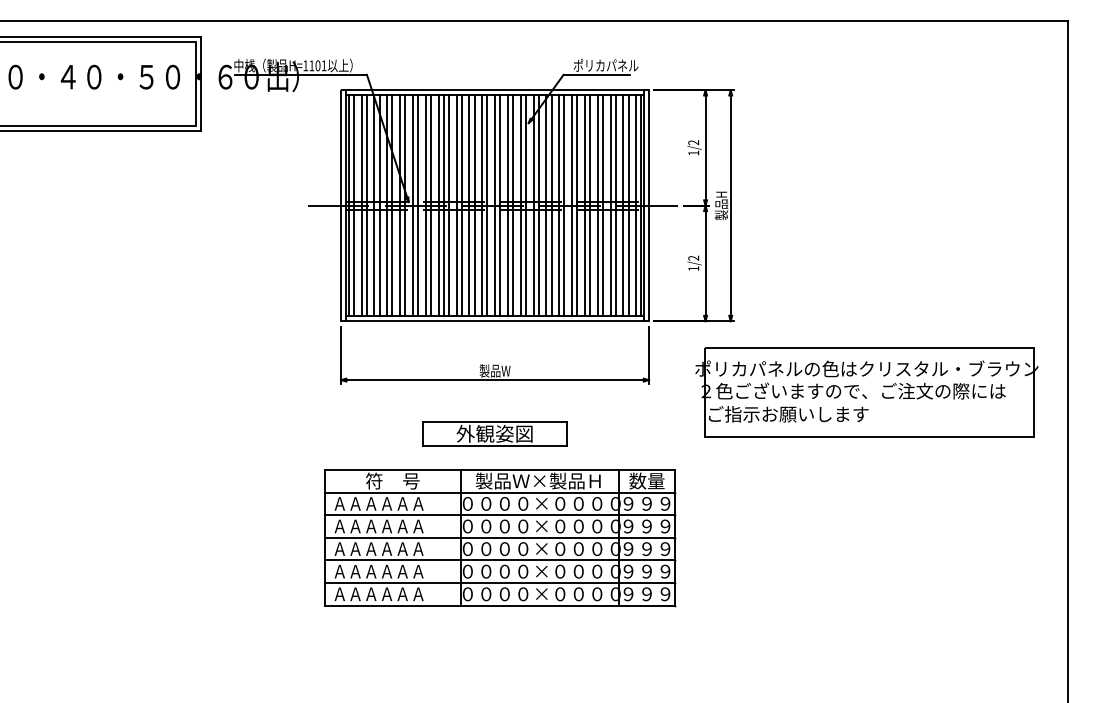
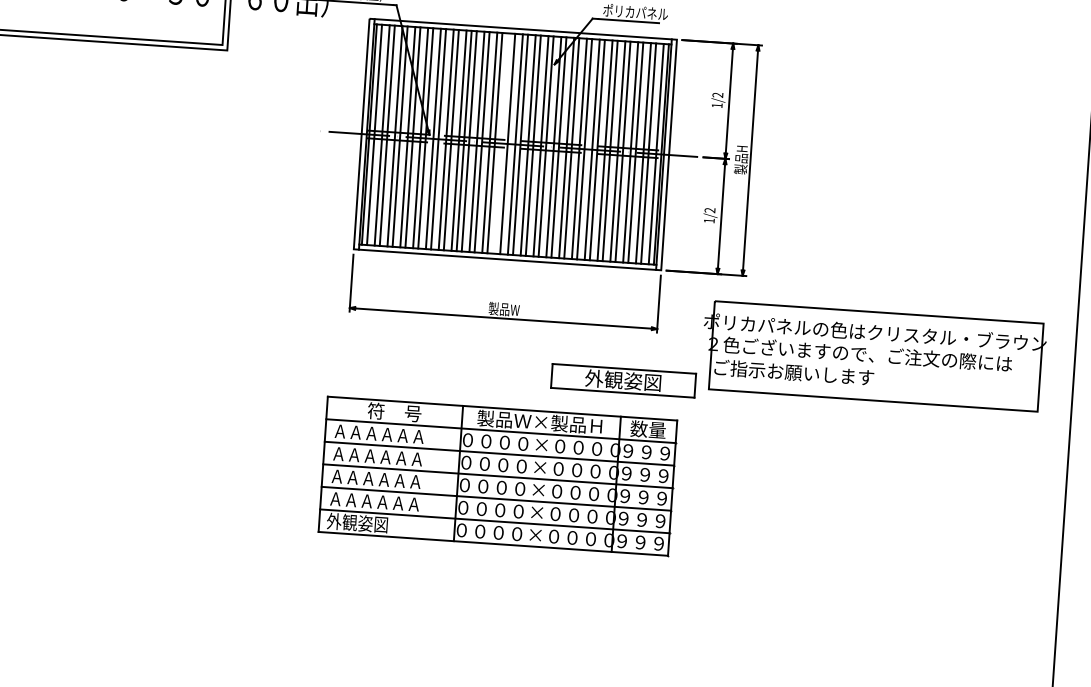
line: (482, 205) -> (502, 143), removed
part: (494, 433) -> (623, 380), moved
text: (377, 593) -> (371, 523), ＡＡＡＡＡＡ -> 外観姿図

